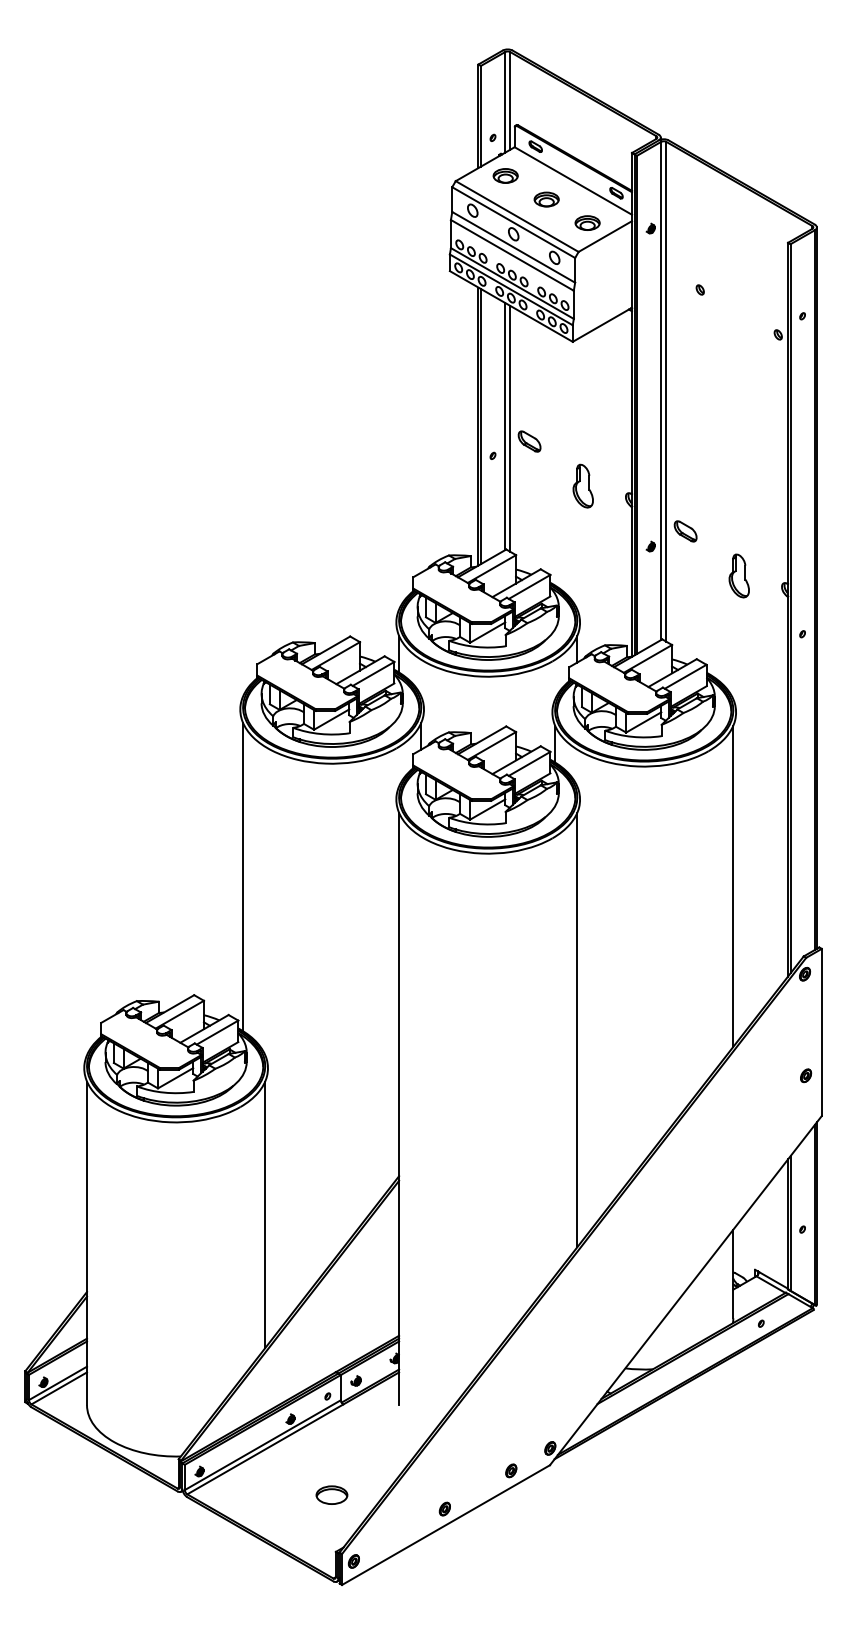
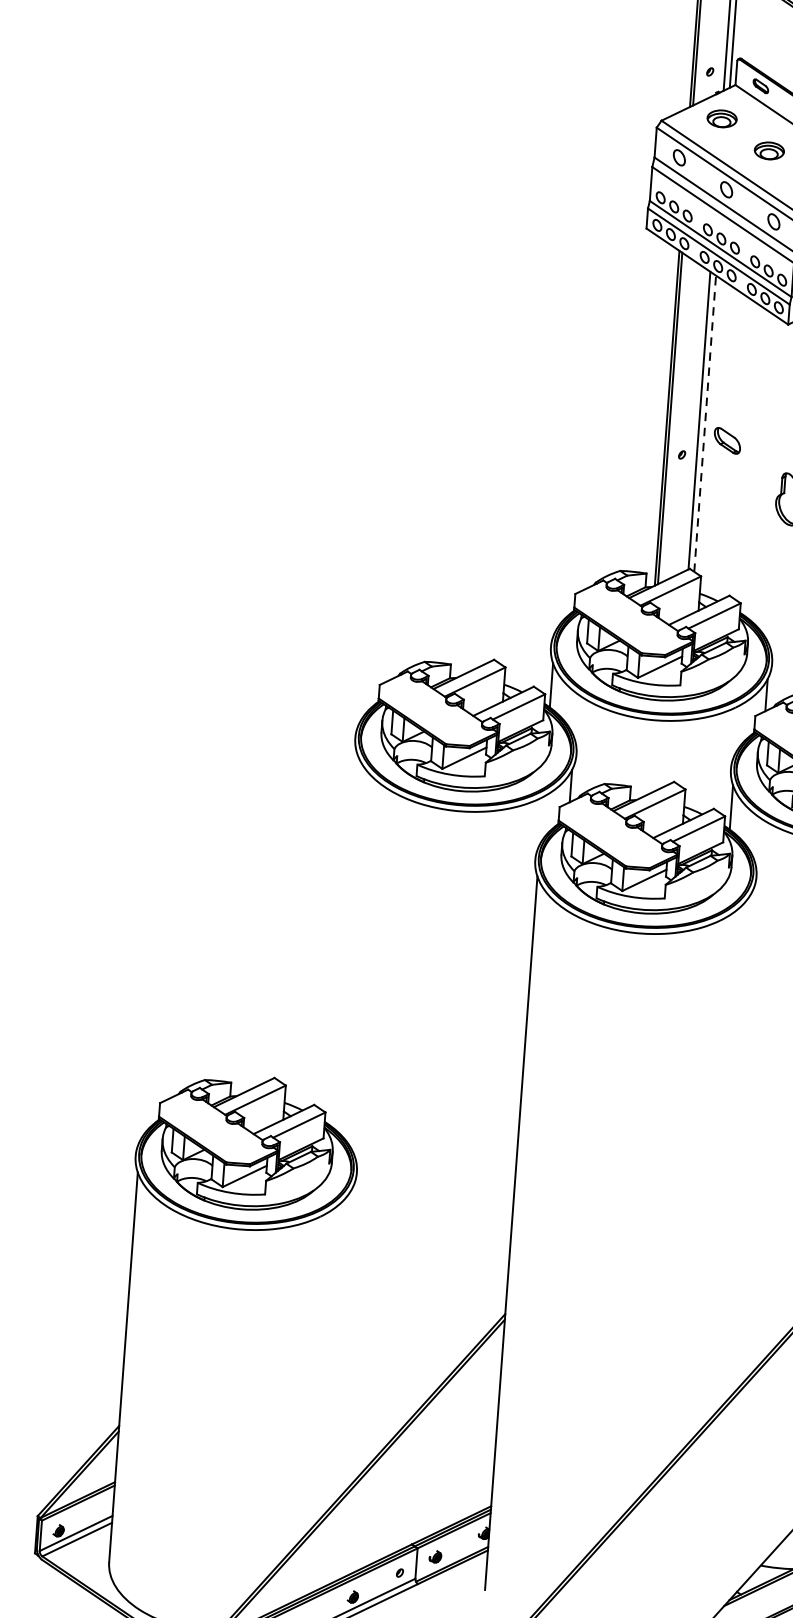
line: (510, 428) -> (705, 423), solid -> dashed
line: (243, 876) -> (344, 939), removed
line: (577, 1029) -> (733, 1153), removed
line: (265, 1214) -> (341, 1348), removed

